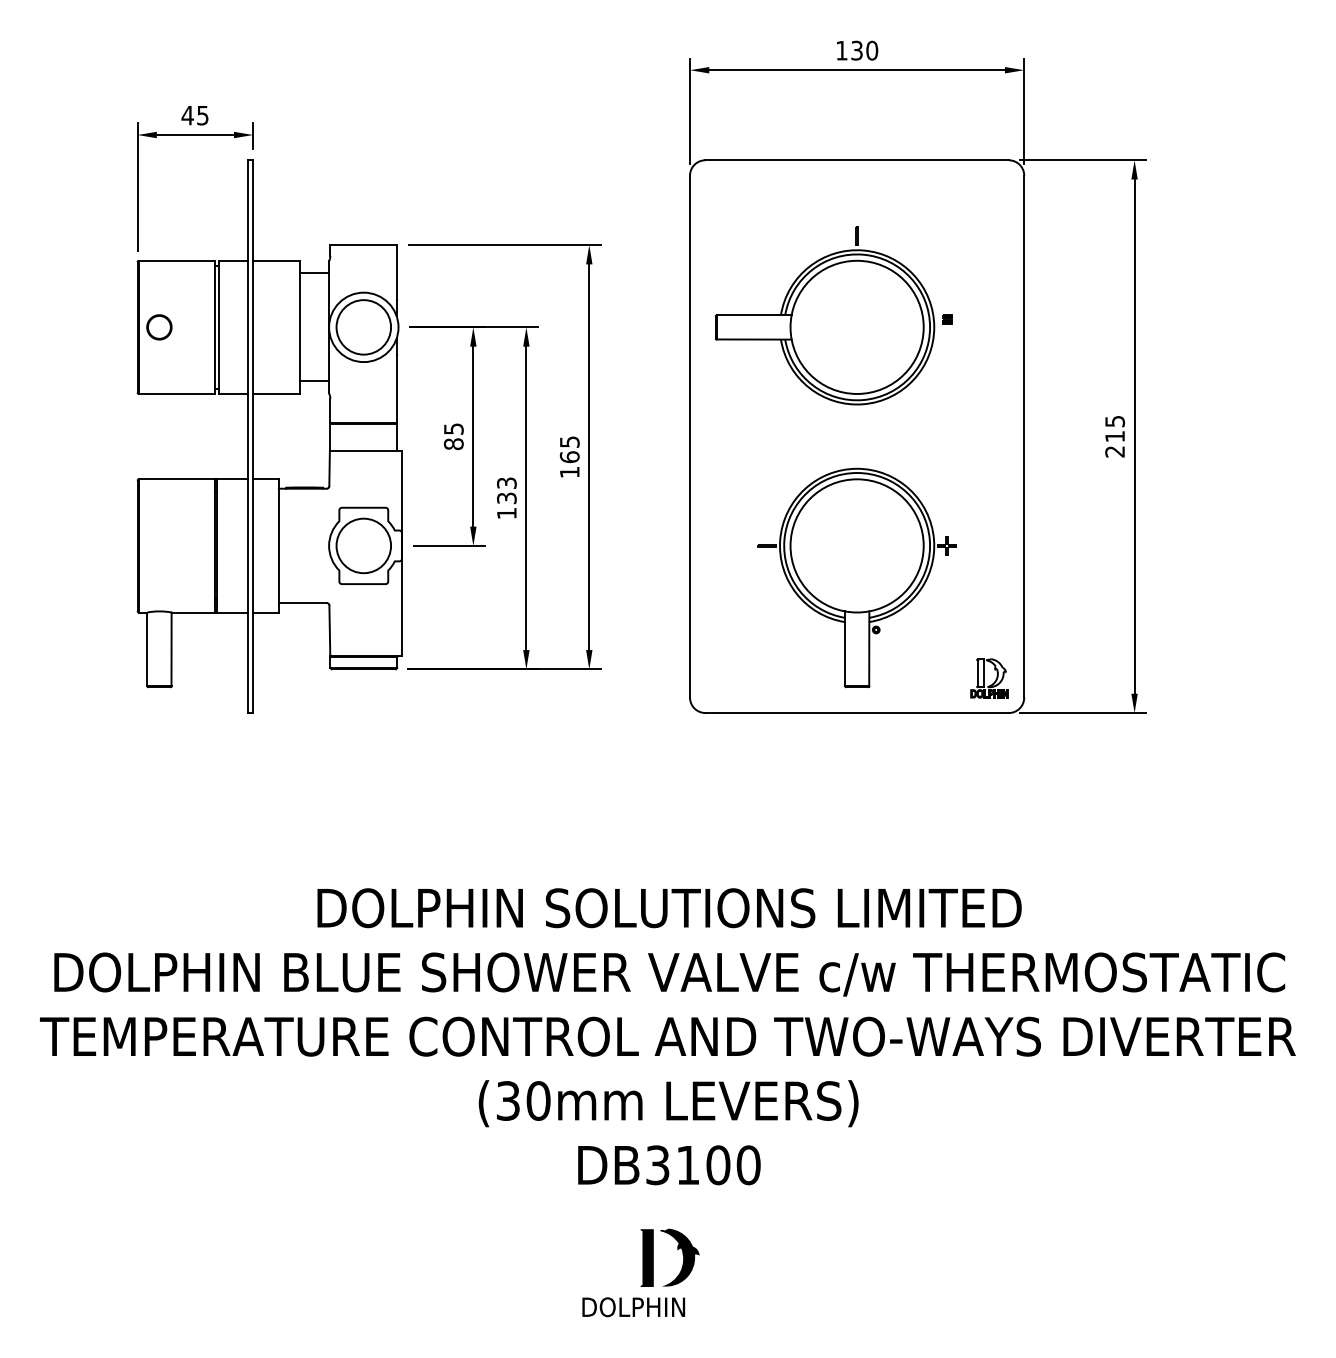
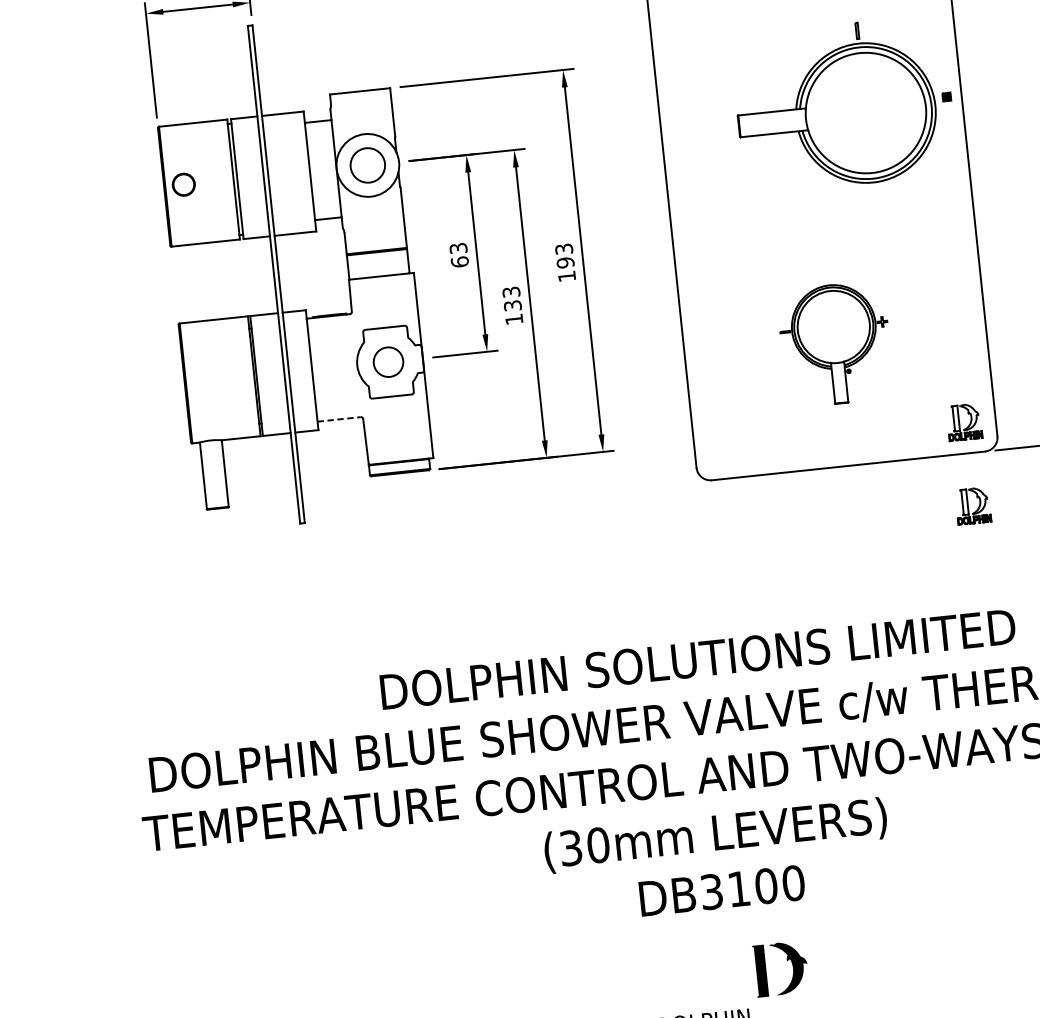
part: (833, 315) -> (843, 104), moved
circle: (363, 327) -> (367, 165), size x0.7
text: (453, 436) -> (458, 255), 85 -> 63
text: (569, 449) -> (564, 255), 165 -> 193
circle: (363, 545) -> (388, 361), size x0.6
part: (856, 577) -> (835, 343), size x0.6
line: (302, 603) -> (338, 419), solid -> dashed
part: (989, 771) -> (973, 506), added
part: (677, 1250) -> (787, 961), moved

